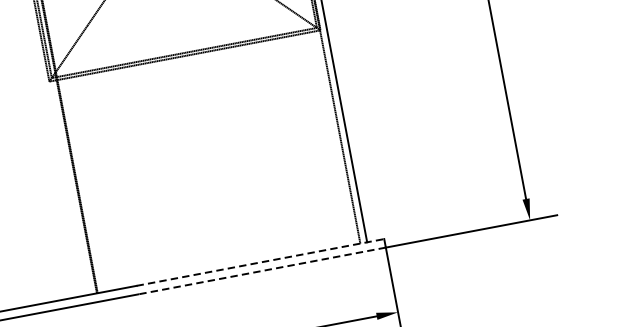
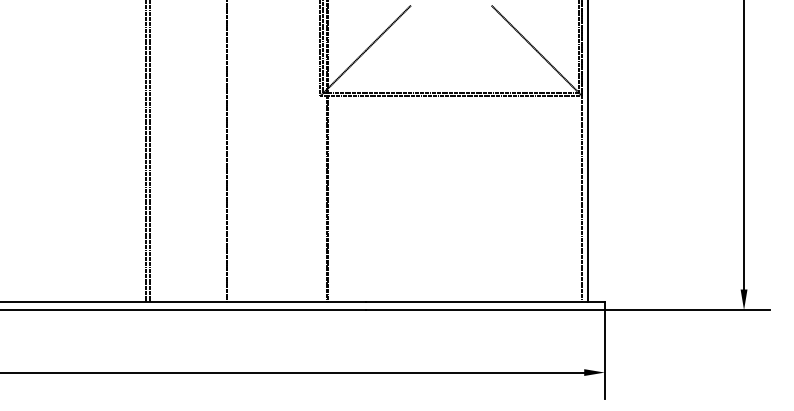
line: (260, 262) -> (485, 301), dashed -> solid
line: (262, 271) -> (485, 310), dashed -> solid

